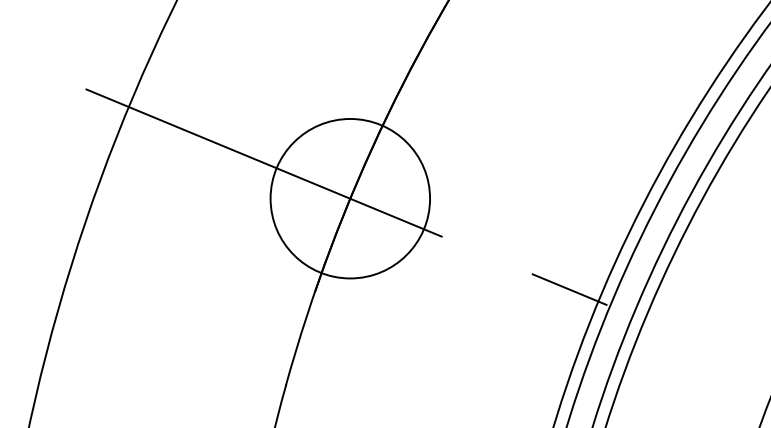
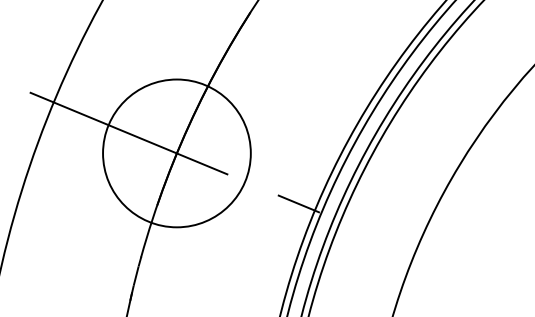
circle: (349, 198) -> (176, 153), size x1.67

